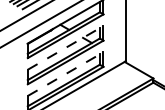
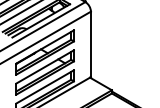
line: (66, 47) -> (45, 66), dashed -> solid
line: (66, 73) -> (45, 86), dashed -> solid

